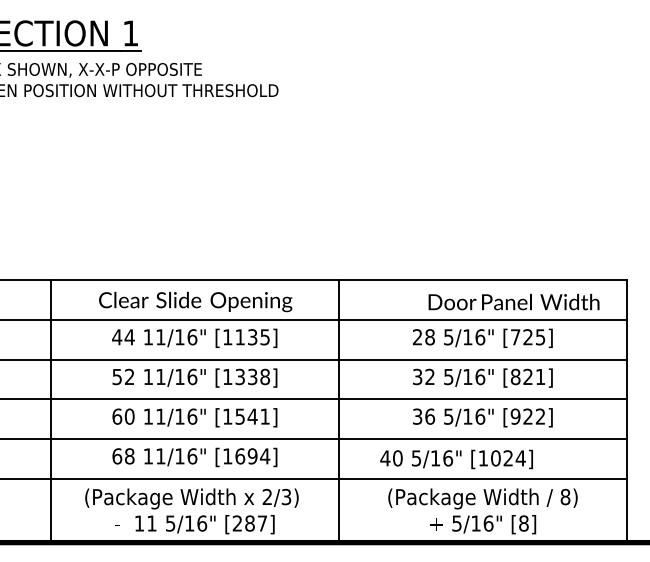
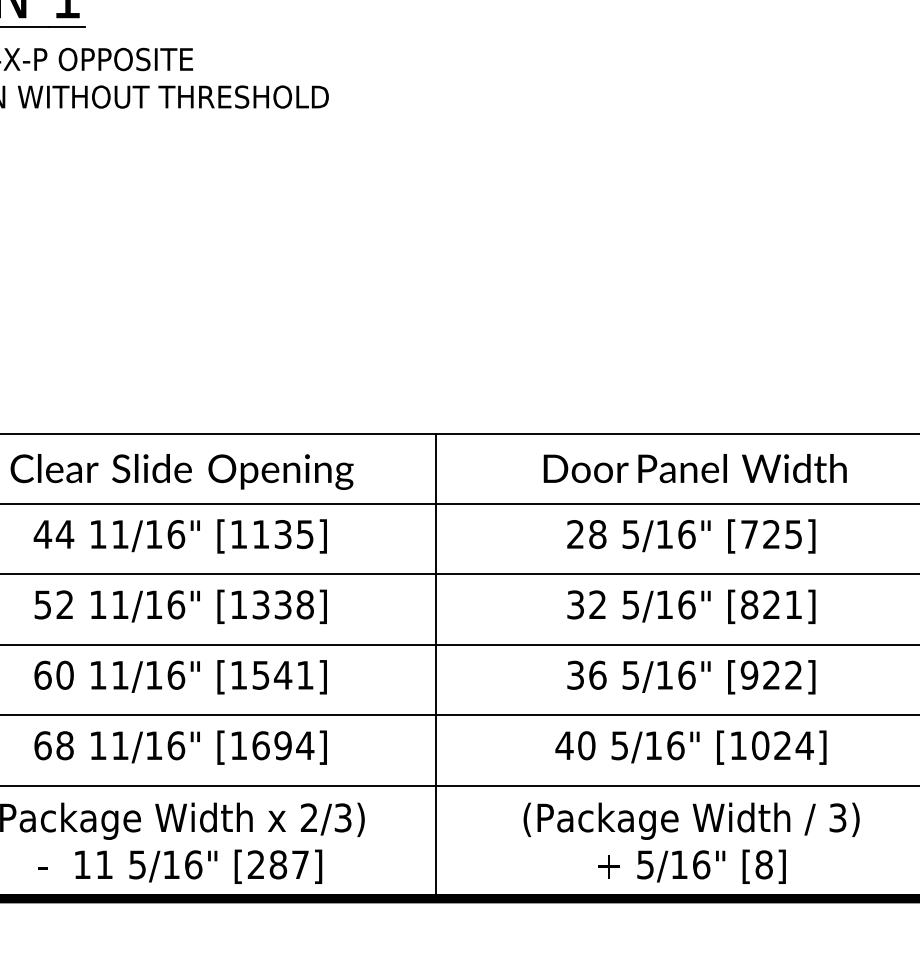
text: (513, 301) -> (694, 467), moved
text: (456, 459) -> (690, 747), moved
text: (565, 497) -> (837, 818), 8) -> 3)

